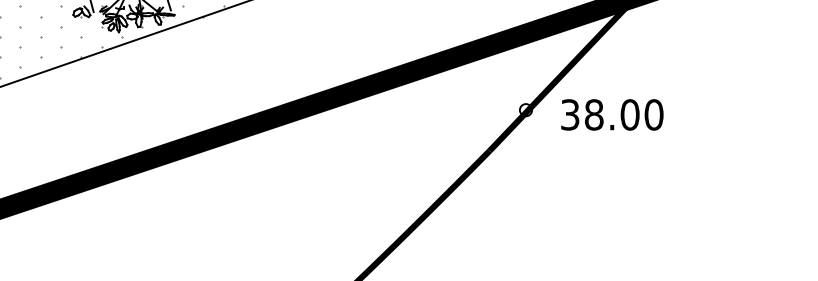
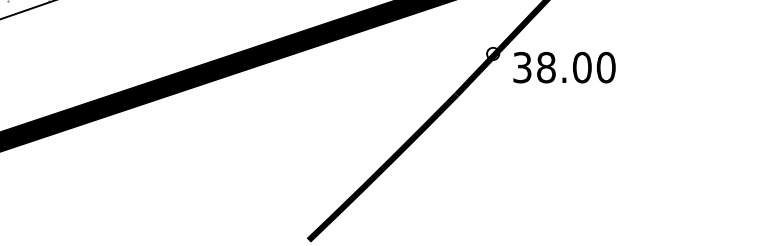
text: (612, 114) -> (564, 67), moved

